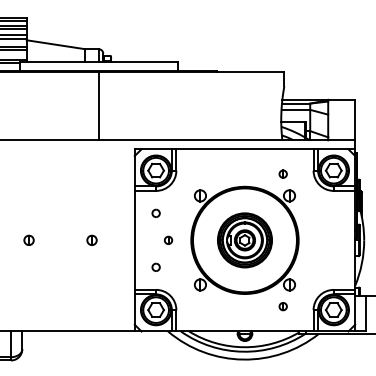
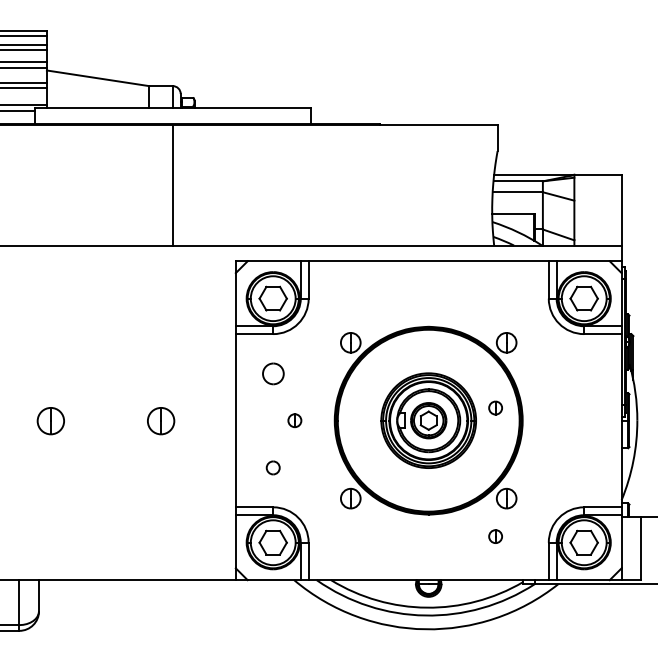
part: (282, 173) -> (494, 406), moved
part: (155, 212) -> (272, 371), size x1.6
part: (28, 239) -> (49, 419), size x1.6
part: (91, 239) -> (160, 419), size x1.6

